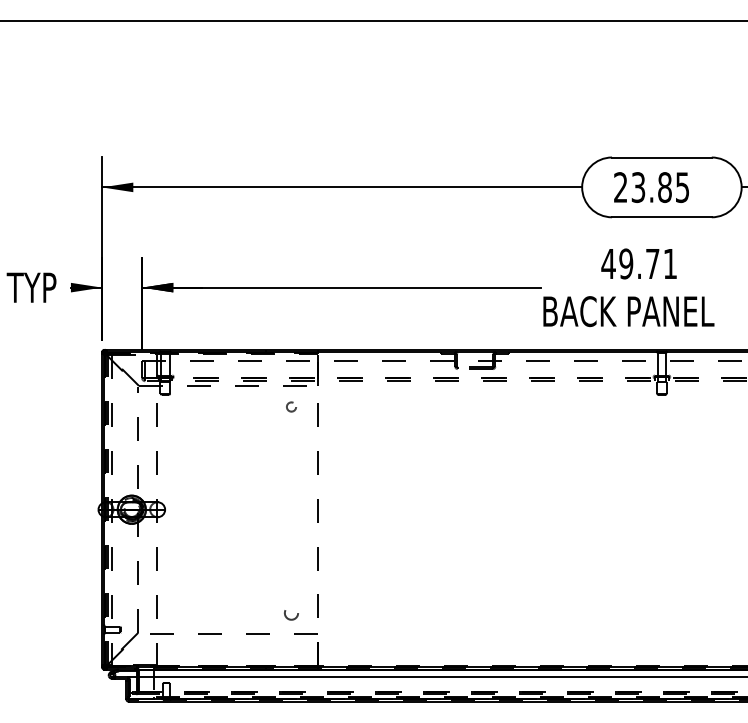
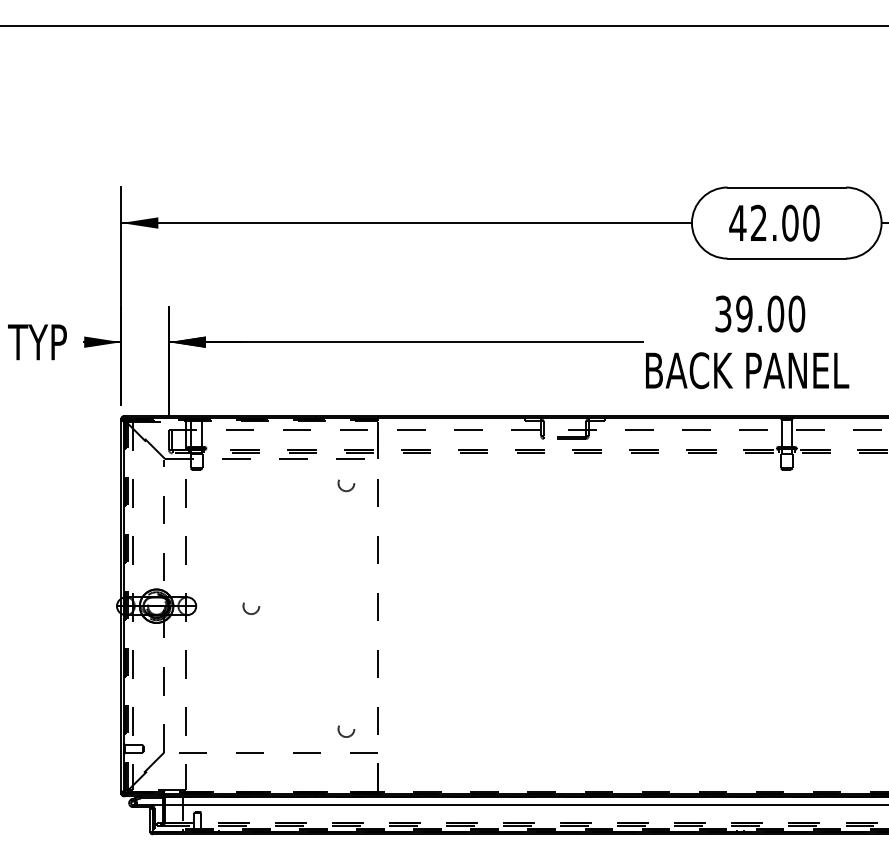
text: (651, 186) -> (774, 222), 23.85 -> 42.00
text: (638, 263) -> (759, 313), 49.71 -> 39.00
circle: (291, 408) -> (346, 485), size x1.43
circle: (211, 511) -> (251, 608), added

